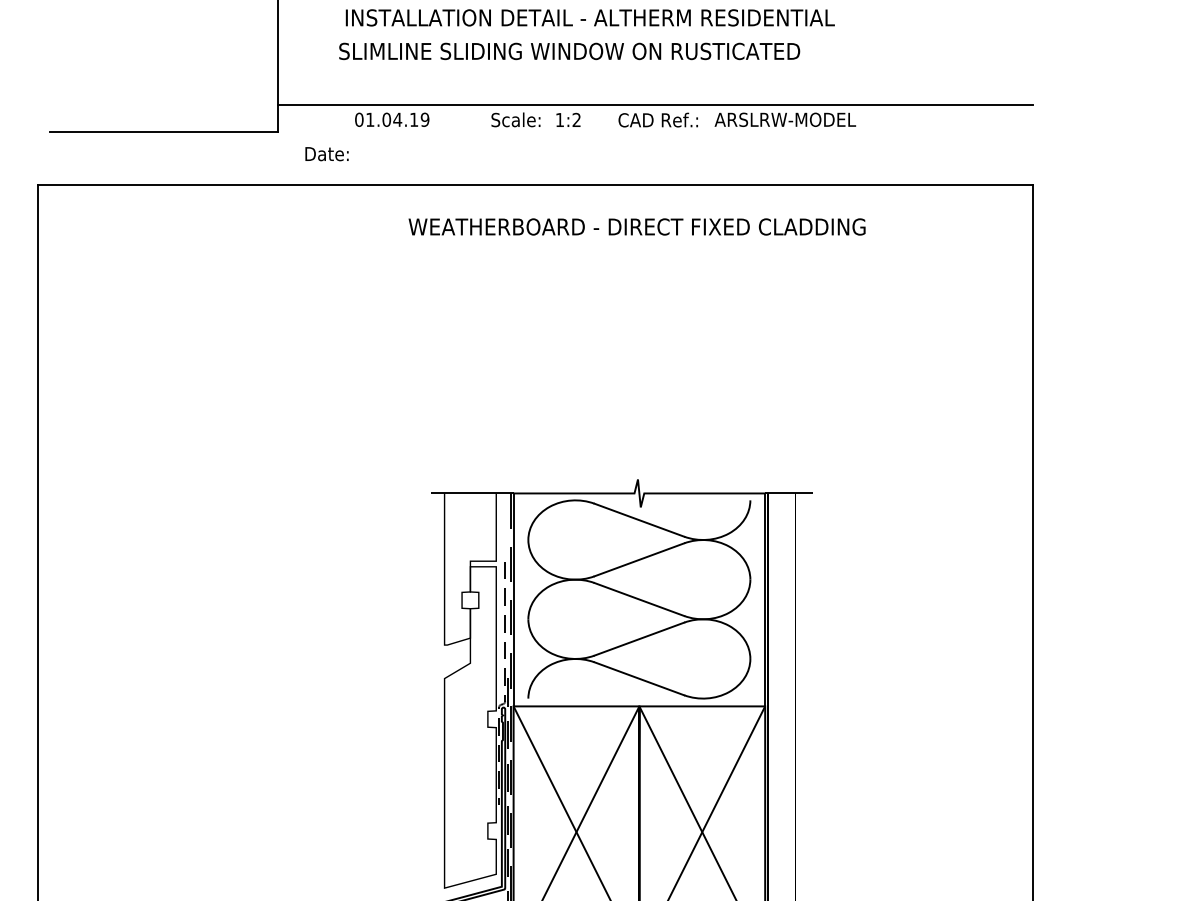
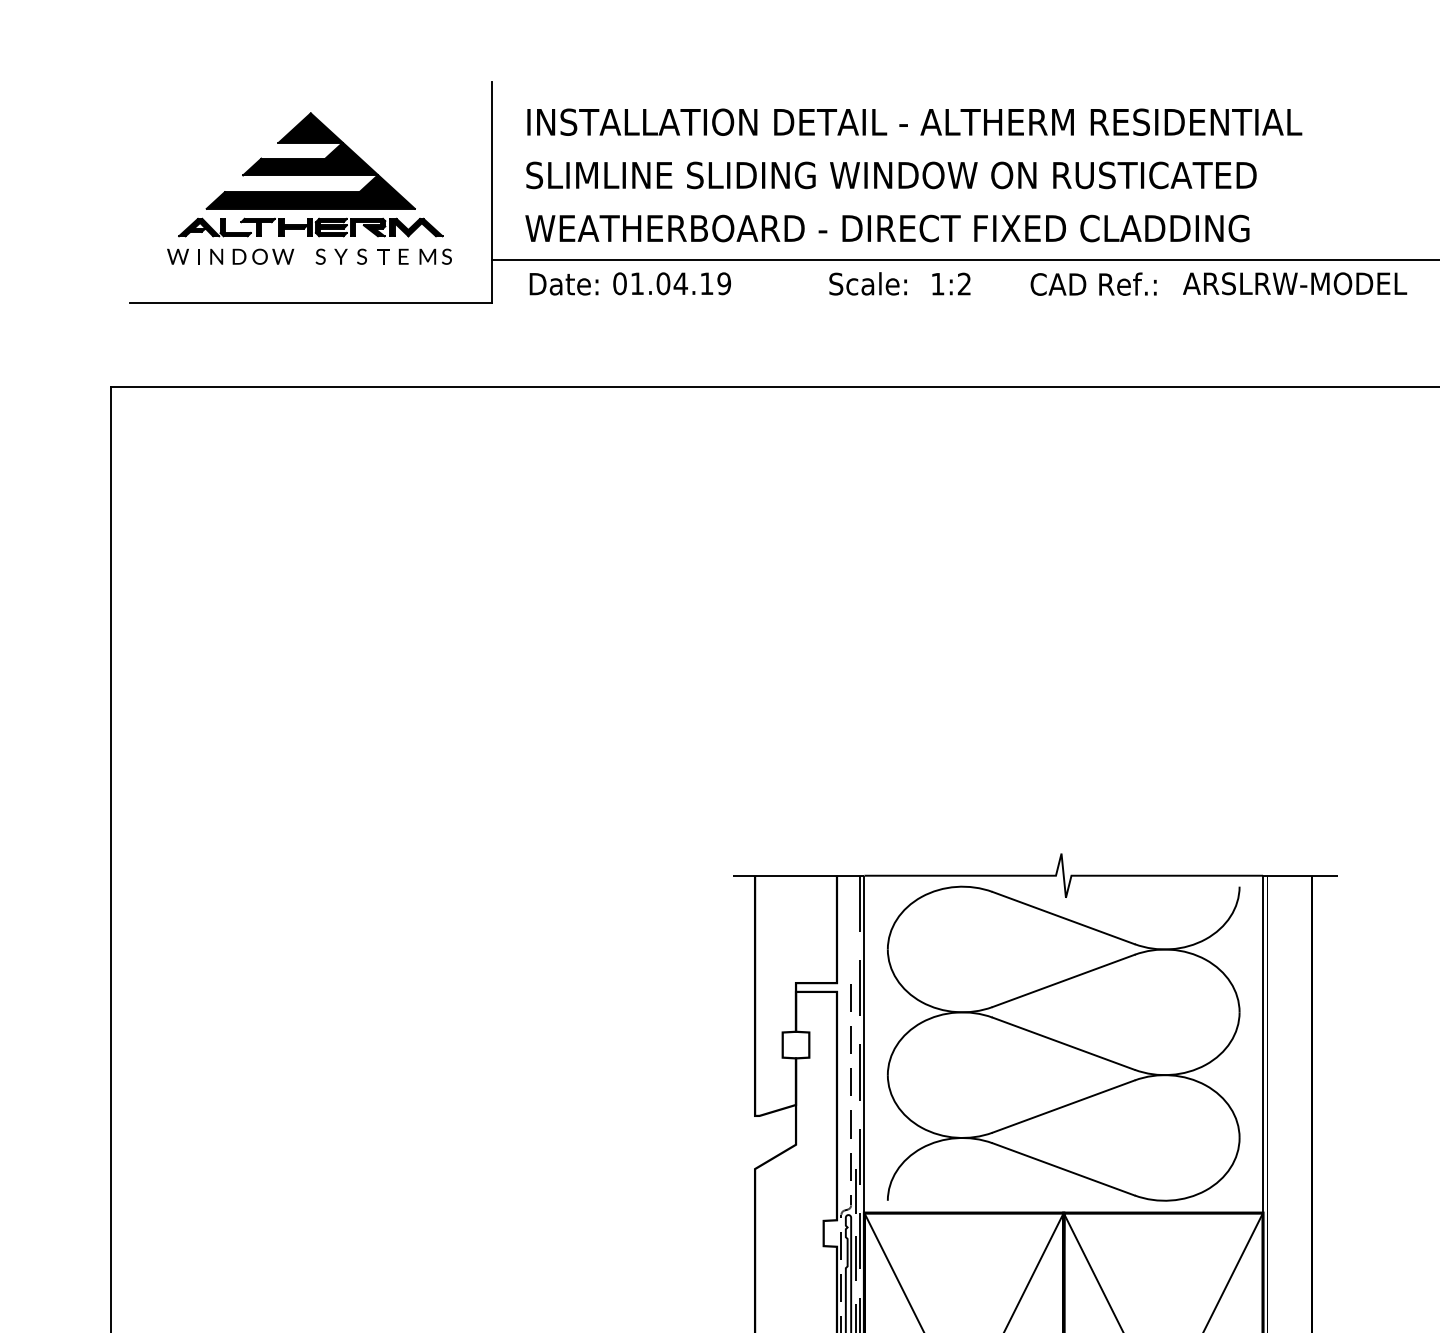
text: (589, 17) -> (913, 121), moved
text: (569, 51) -> (891, 175), moved
part: (163, 59) -> (309, 188), added
text: (326, 154) -> (563, 284), moved
text: (636, 226) -> (886, 227), moved

